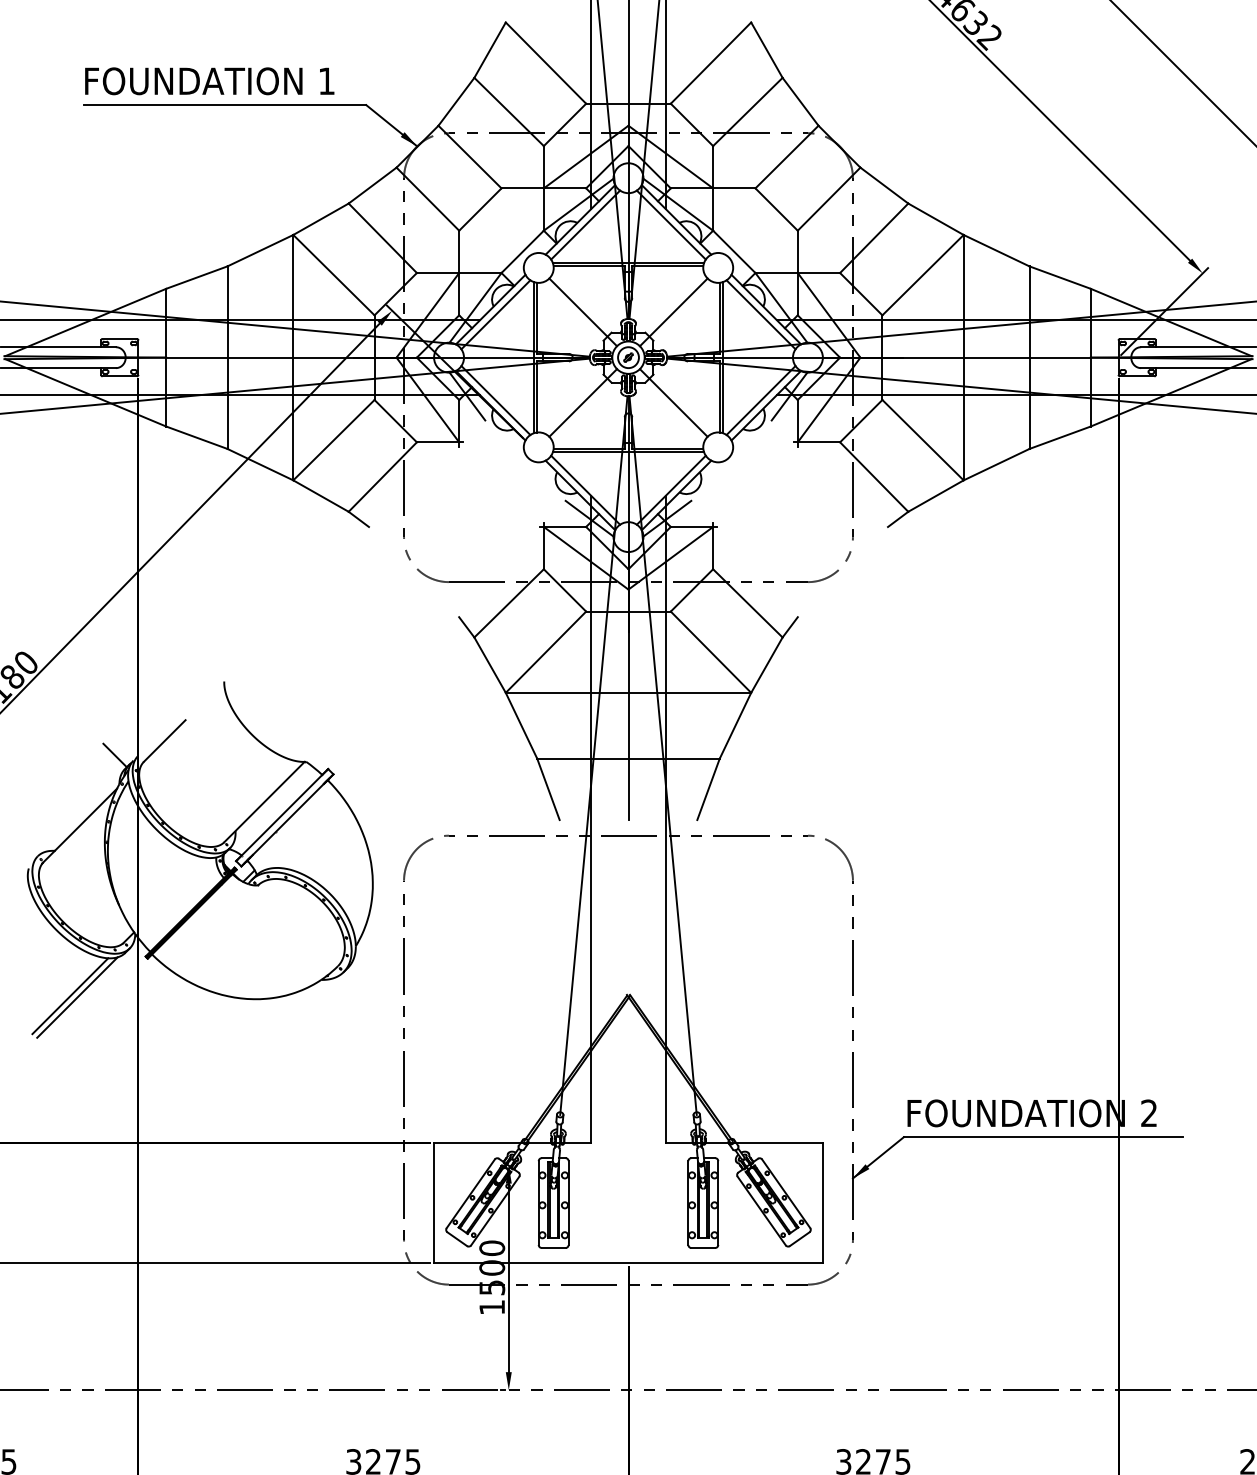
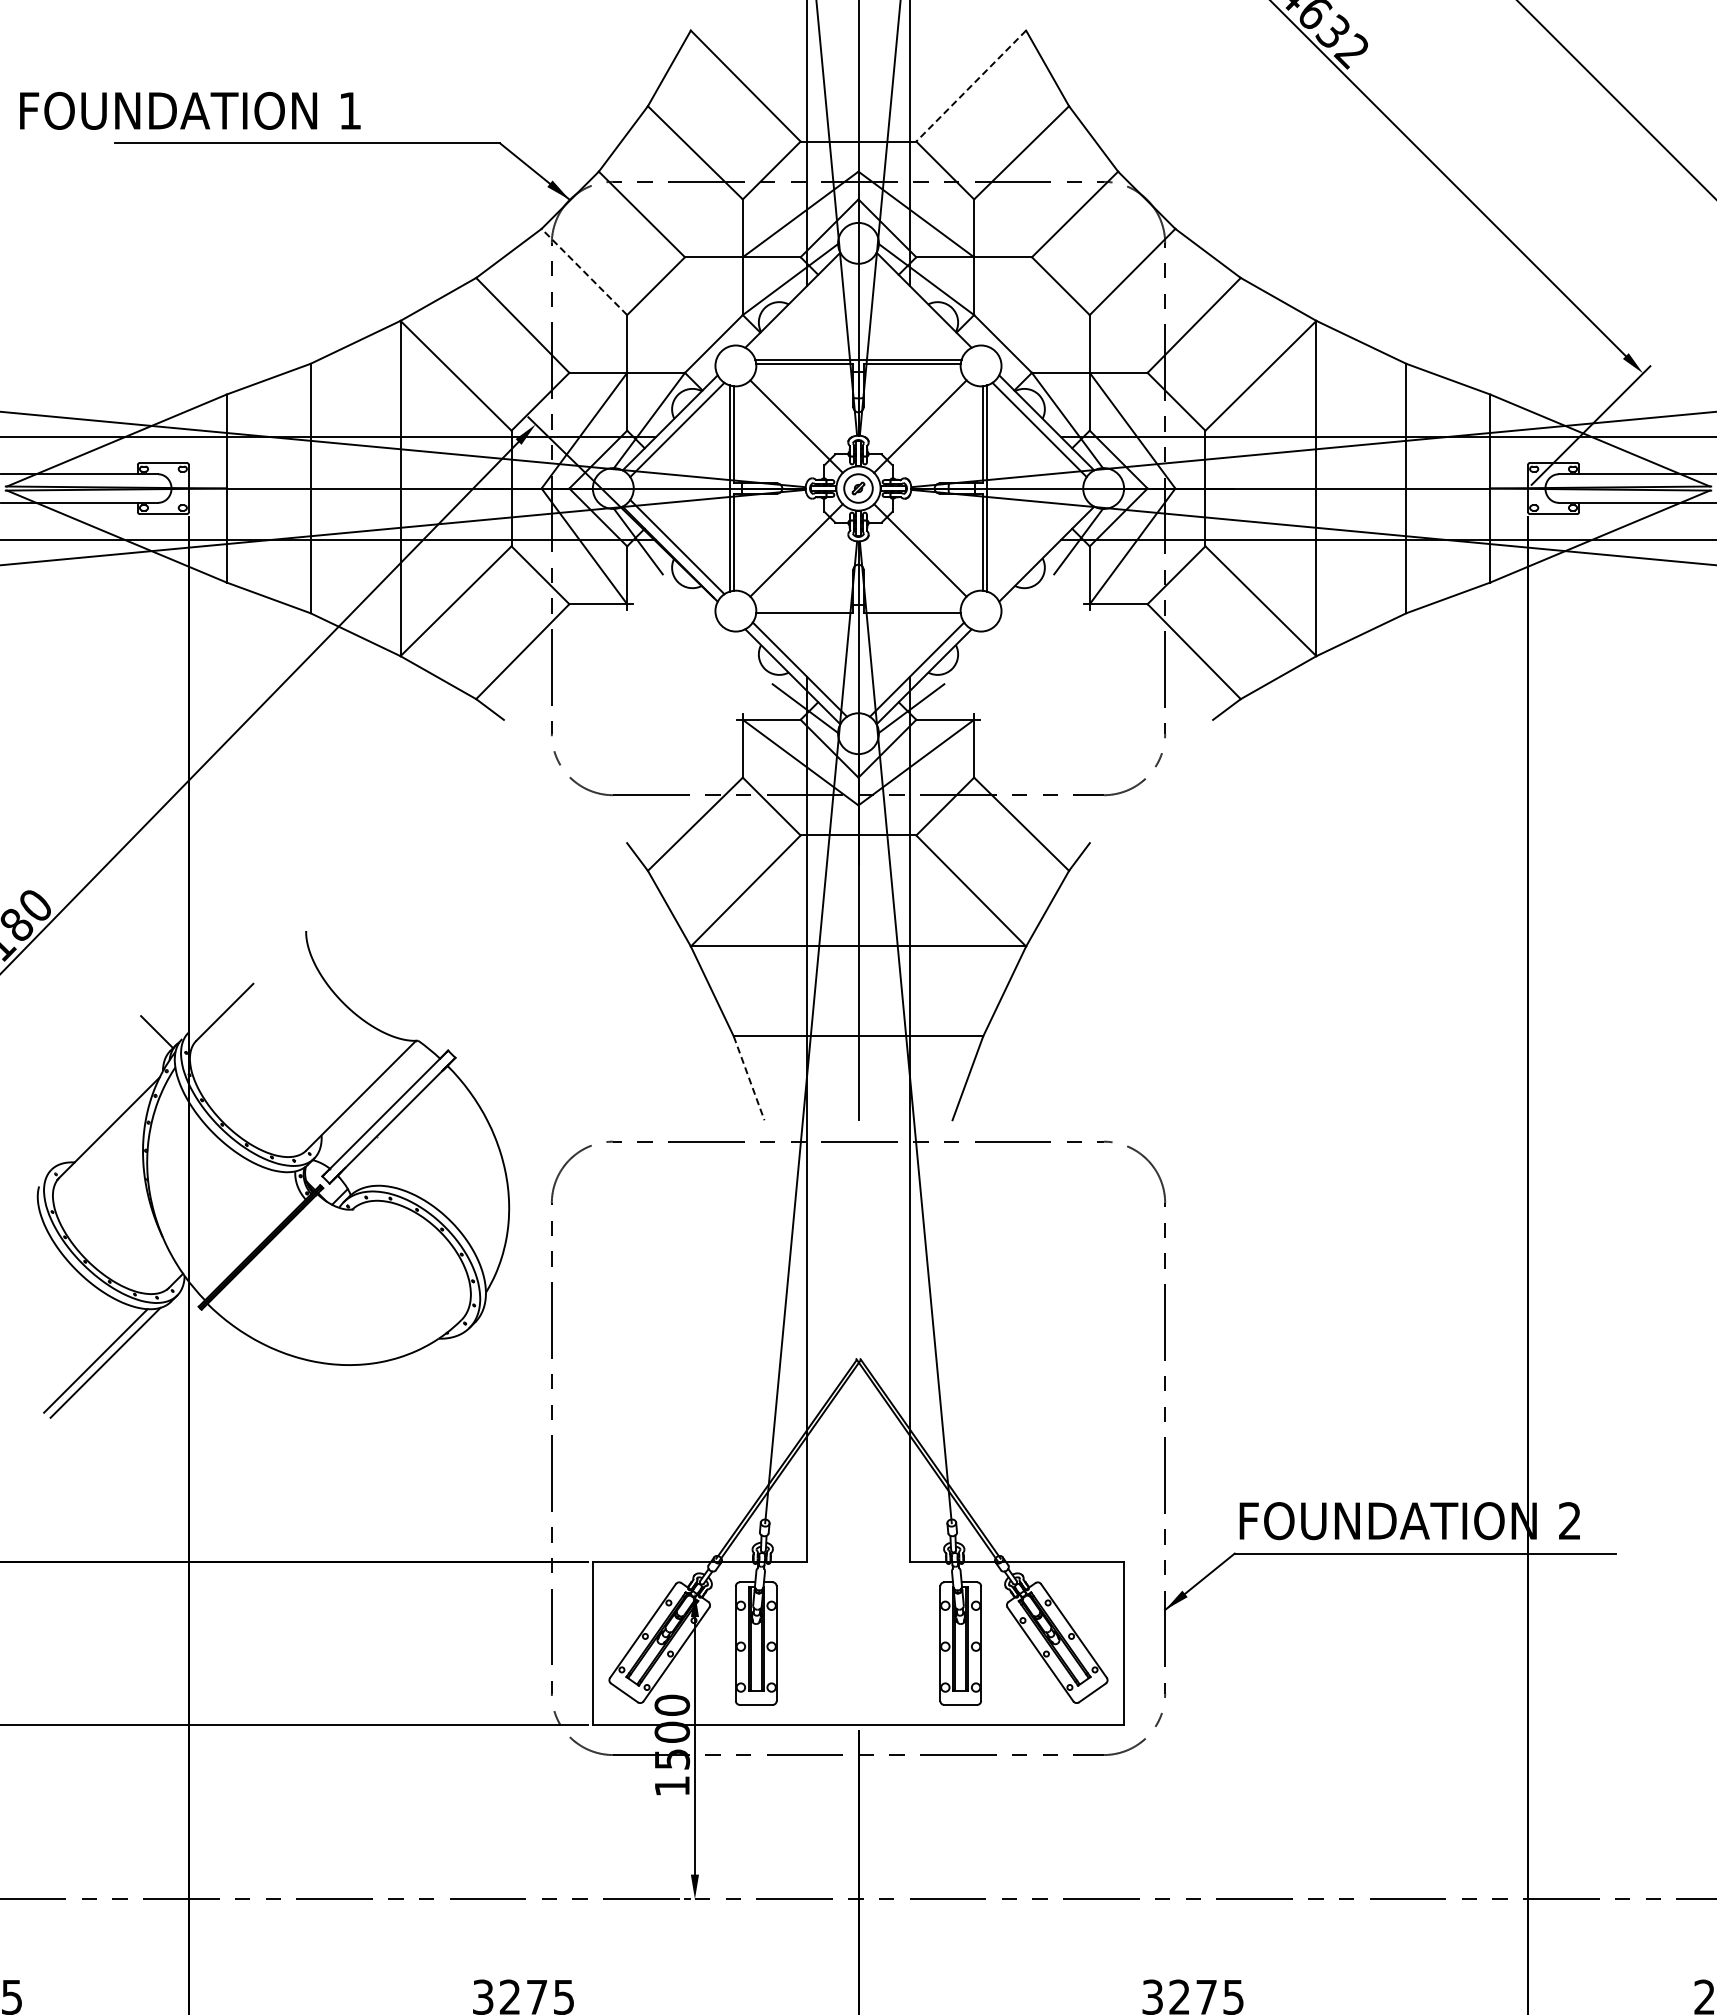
line: (710, 63) -> (970, 86), solid -> dashed
text: (209, 80) -> (190, 110), moved
line: (427, 198) -> (584, 271), solid -> dashed
line: (585, 225) -> (799, 307), removed
line: (670, 225) -> (916, 307), removed
line: (760, 400) -> (1039, 546), removed
line: (628, 452) -> (858, 617), removed
line: (548, 789) -> (749, 1078), solid -> dashed

